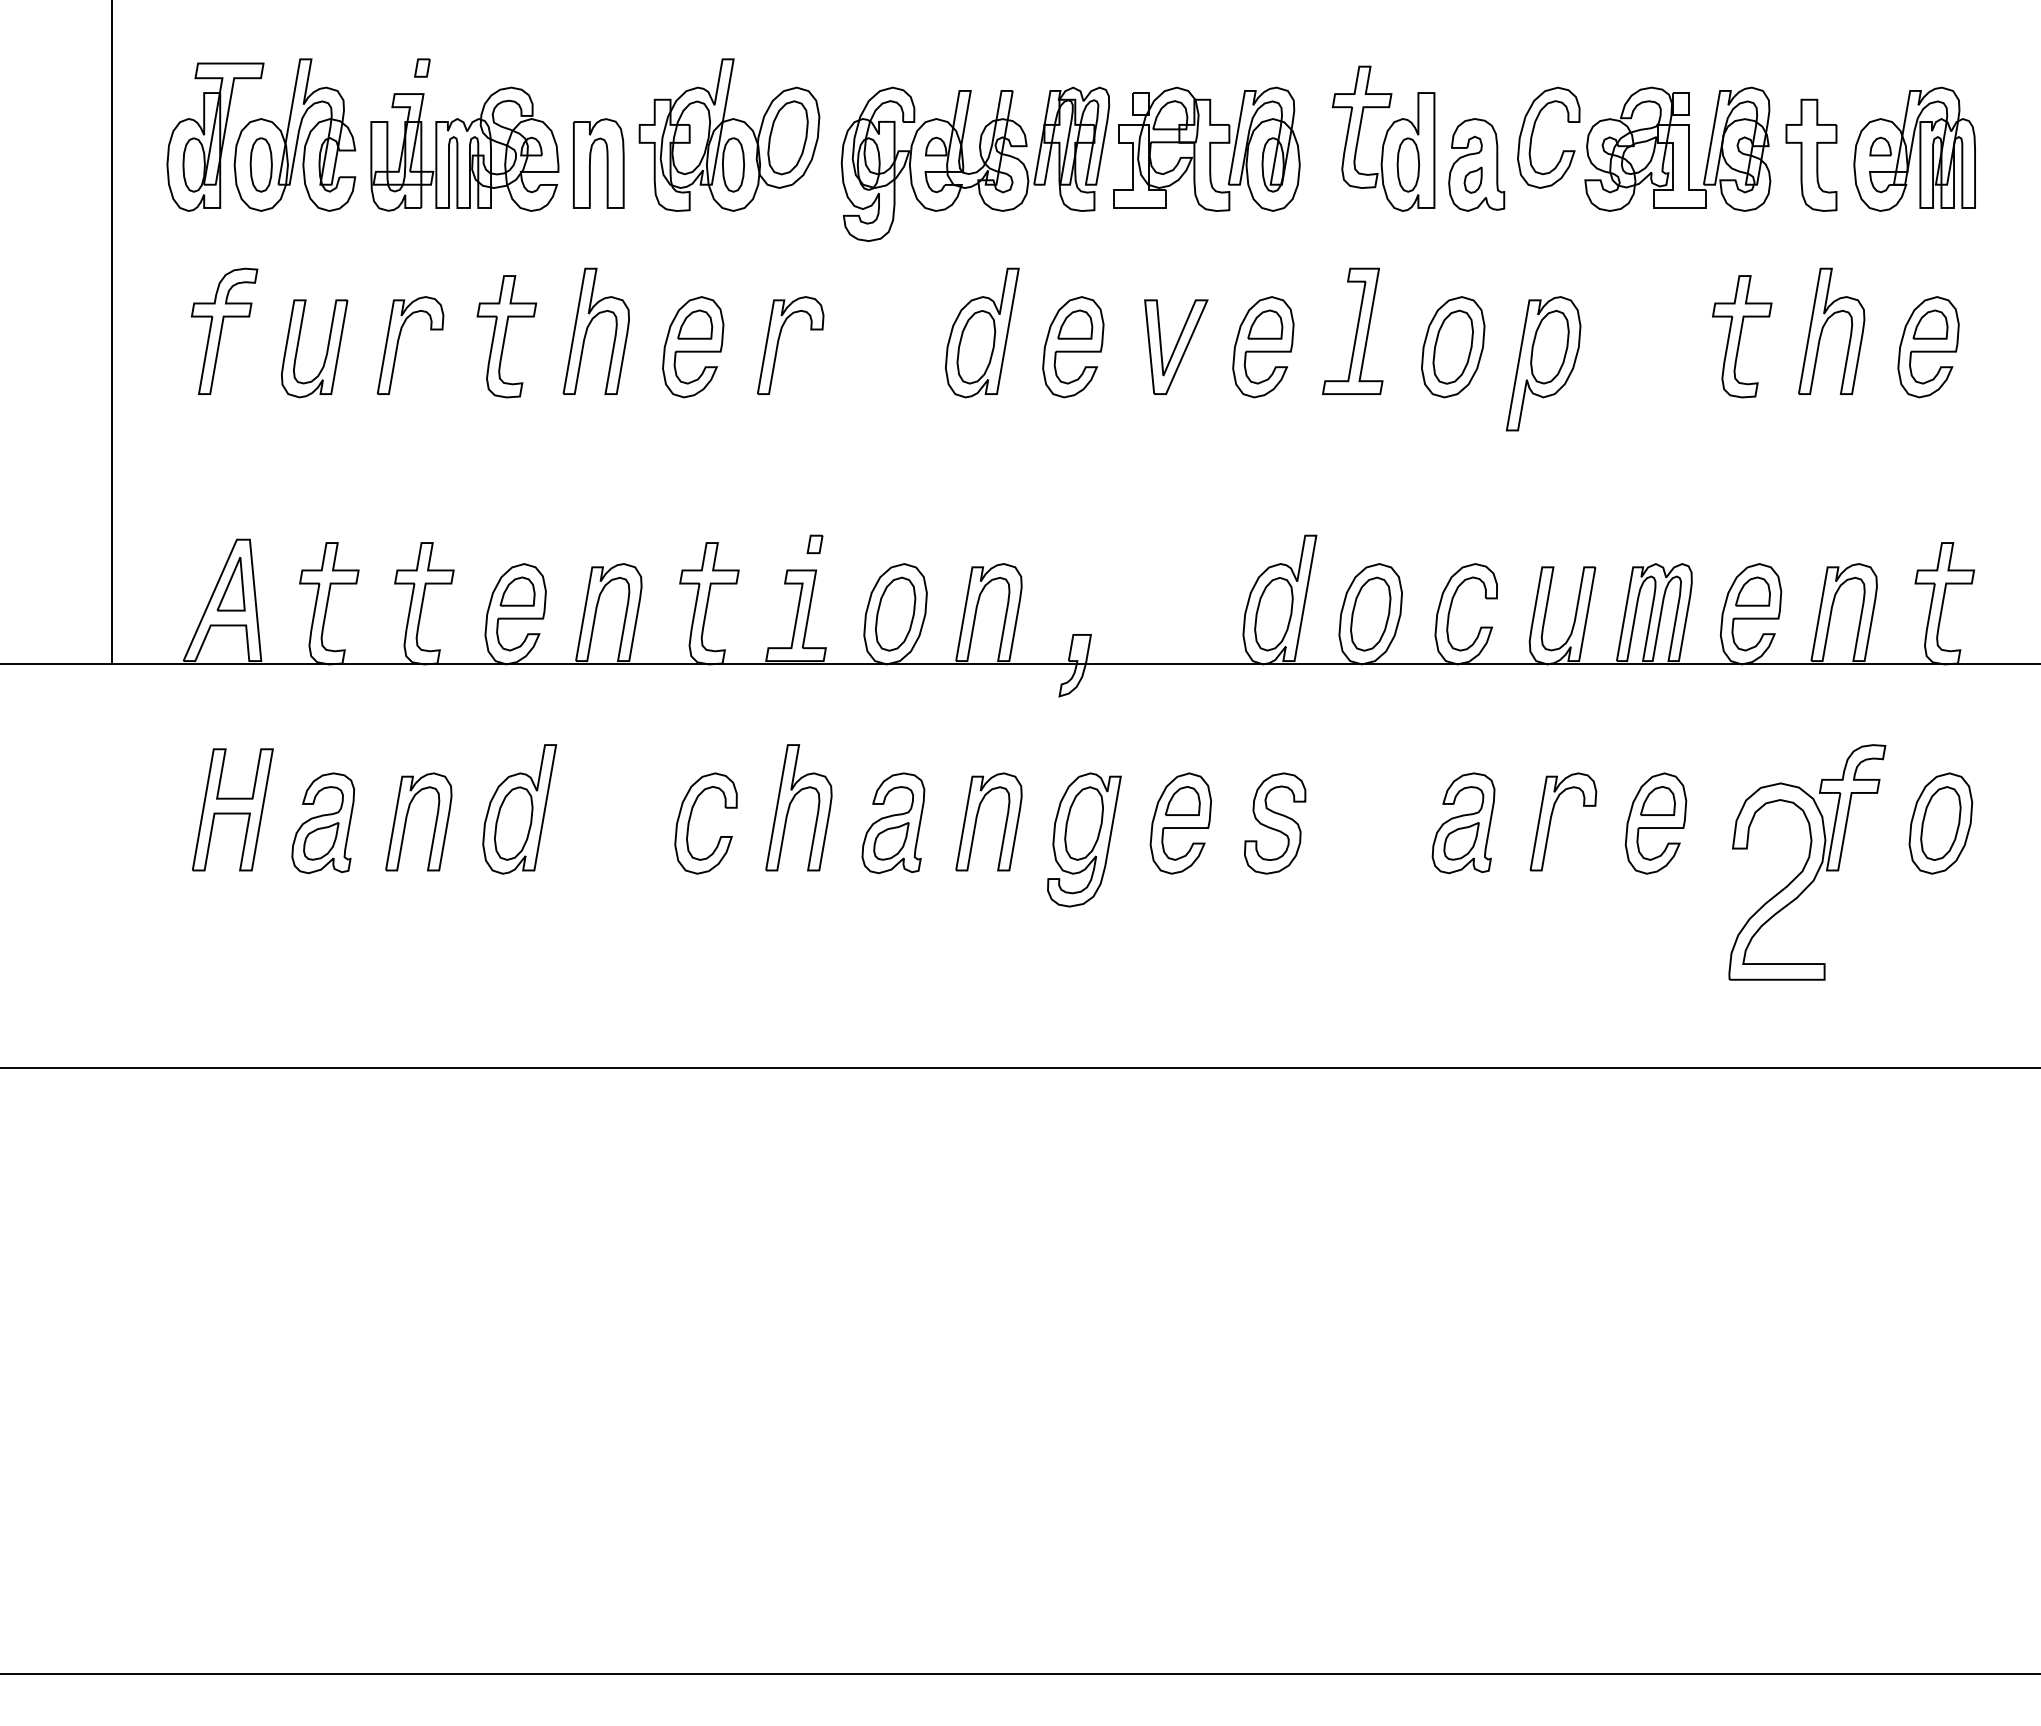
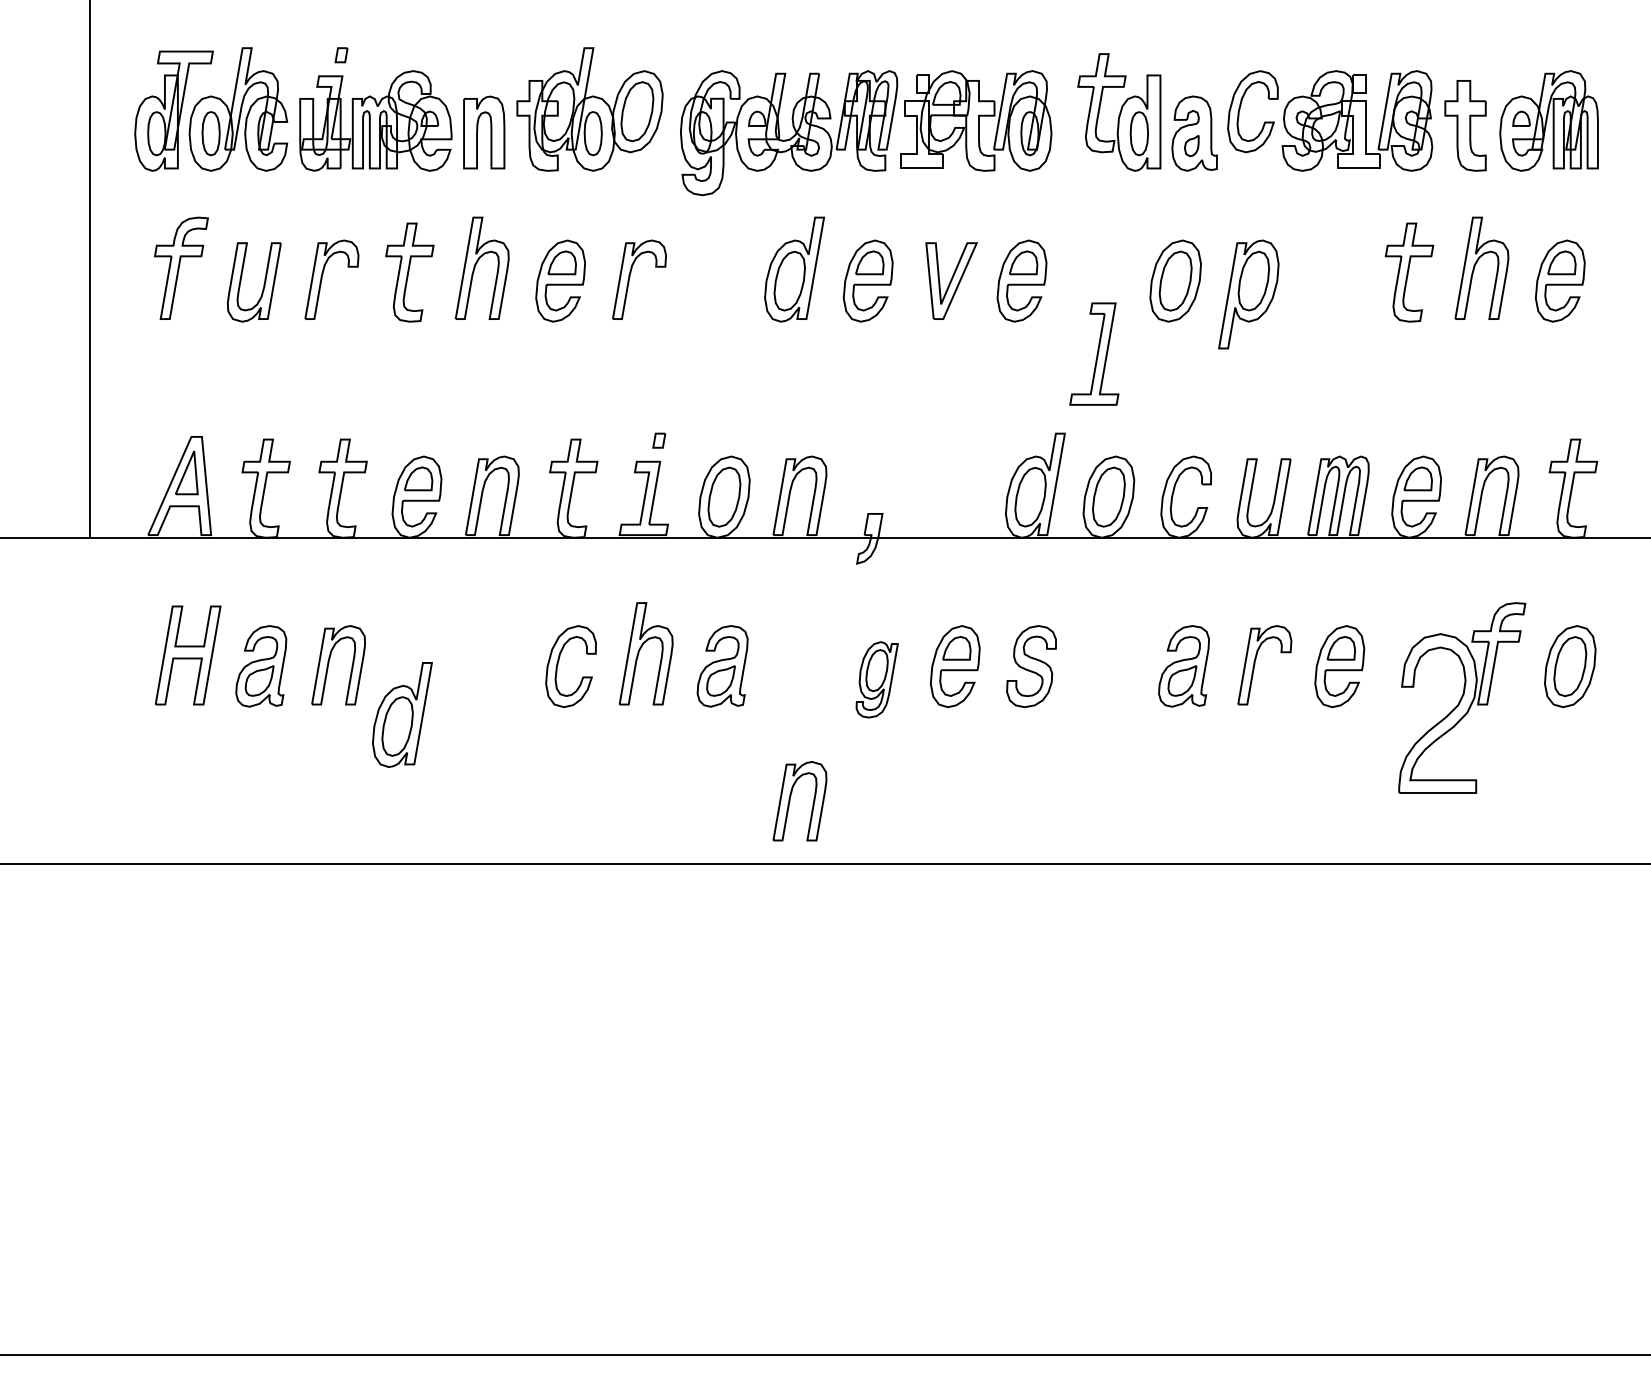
part: (1352, 330) -> (1094, 353), moved
part: (519, 809) -> (402, 715), moved
part: (977, 819) -> (790, 799), moved
part: (1084, 839) -> (877, 679), size x0.7

